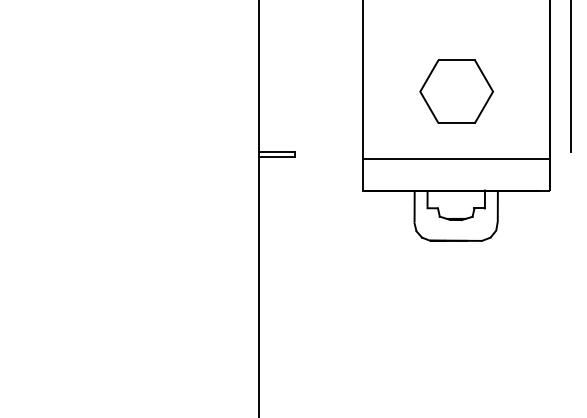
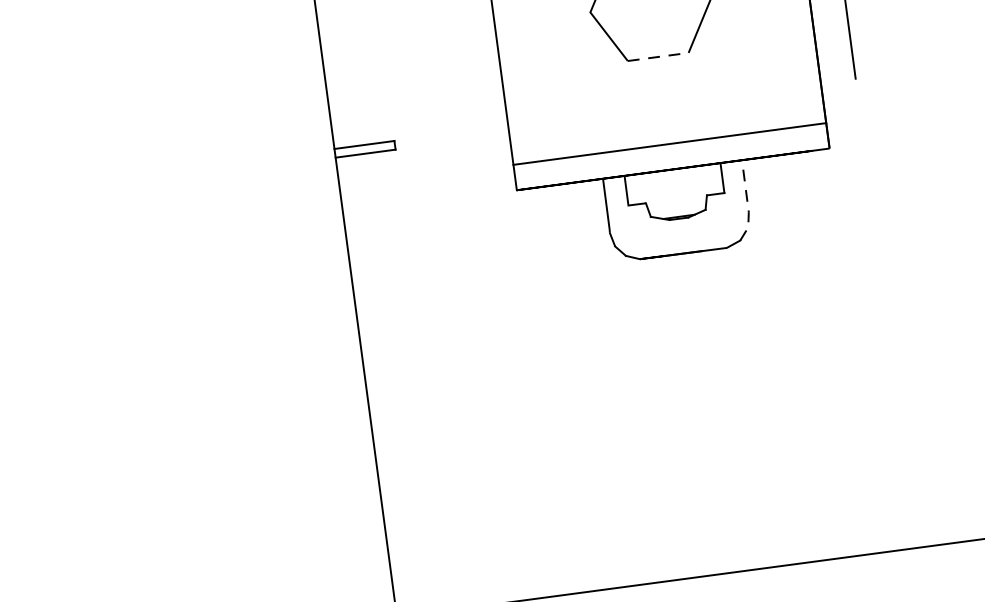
line: (457, 123) -> (659, 57), solid -> dashed
line: (456, 159) -> (669, 144), moved
line: (497, 216) -> (747, 203), solid -> dashed

